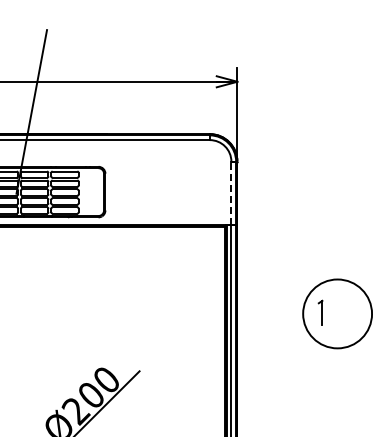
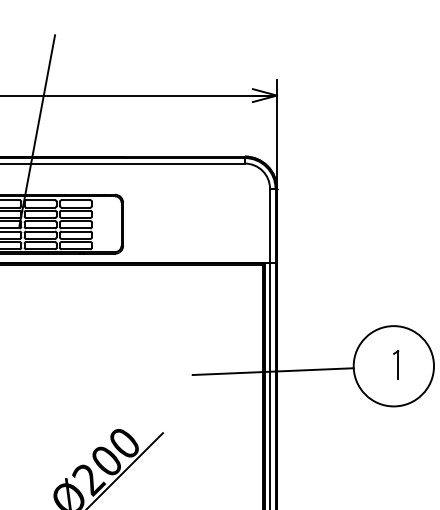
line: (231, 193) -> (270, 225), dashed -> solid
part: (320, 312) -> (396, 364), moved
line: (234, 318) -> (273, 371), added

